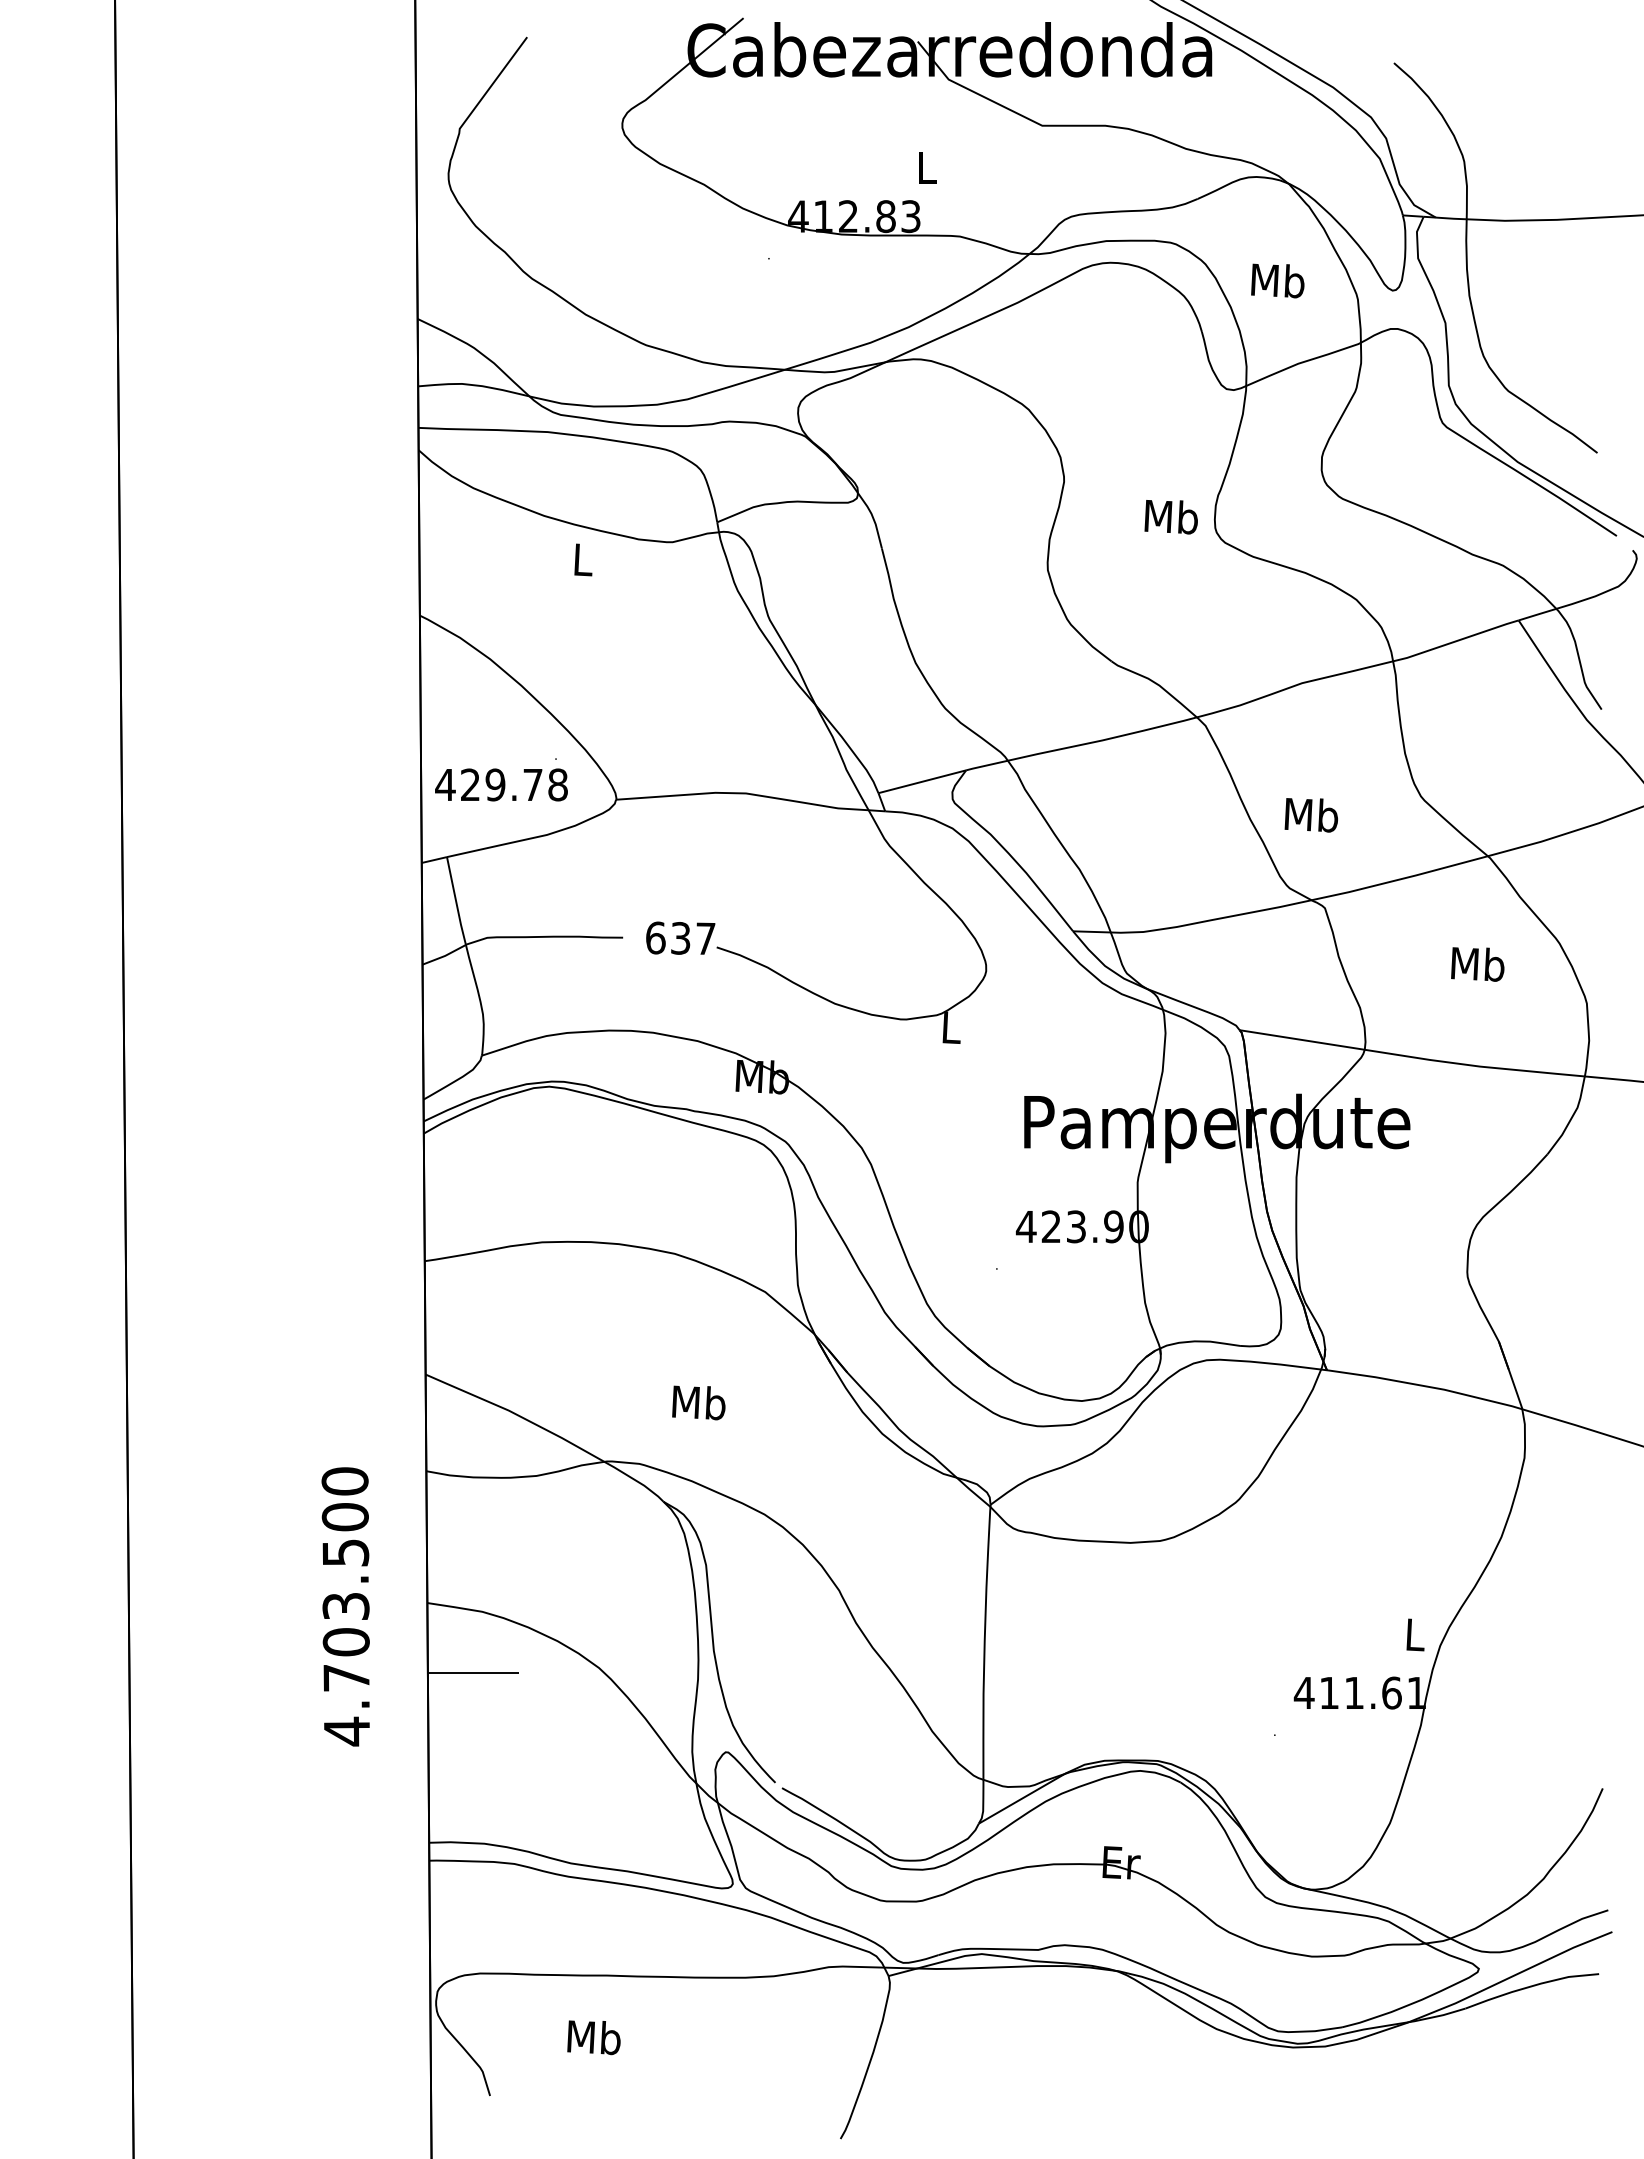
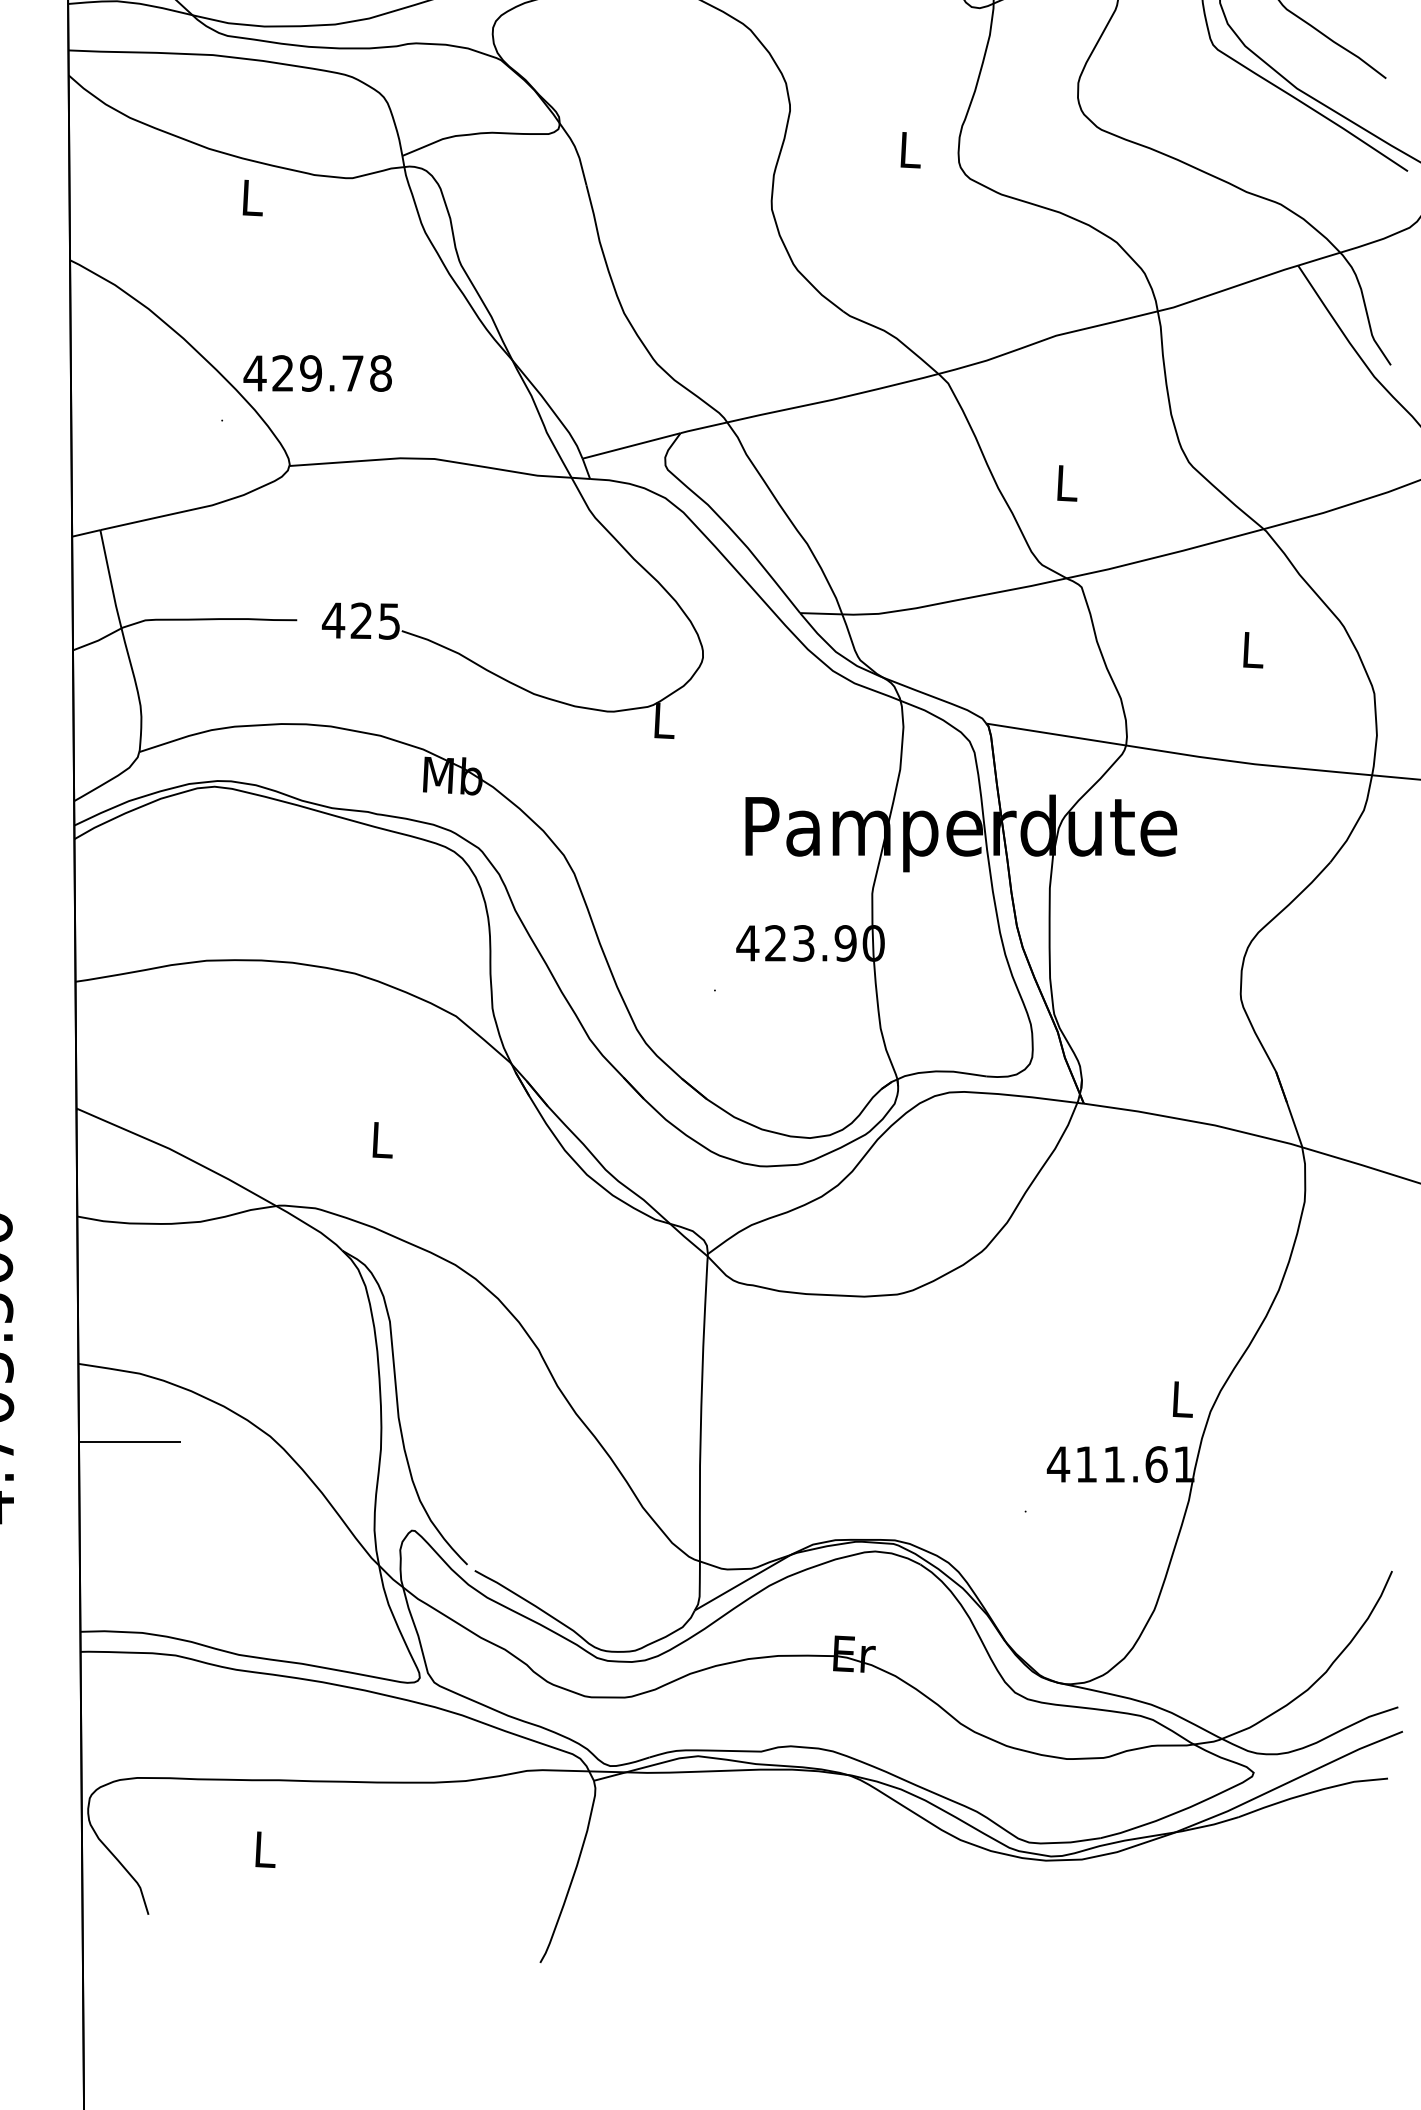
text: (1170, 517) -> (909, 150), Mb -> L
text: (501, 784) -> (317, 372), moved
text: (1311, 815) -> (1066, 483), Mb -> L
text: (680, 938) -> (361, 621), 637 -> 425
text: (1477, 964) -> (1252, 650), Mb -> L
text: (698, 1402) -> (381, 1139), Mb -> L
text: (593, 2037) -> (264, 1849), Mb -> L

